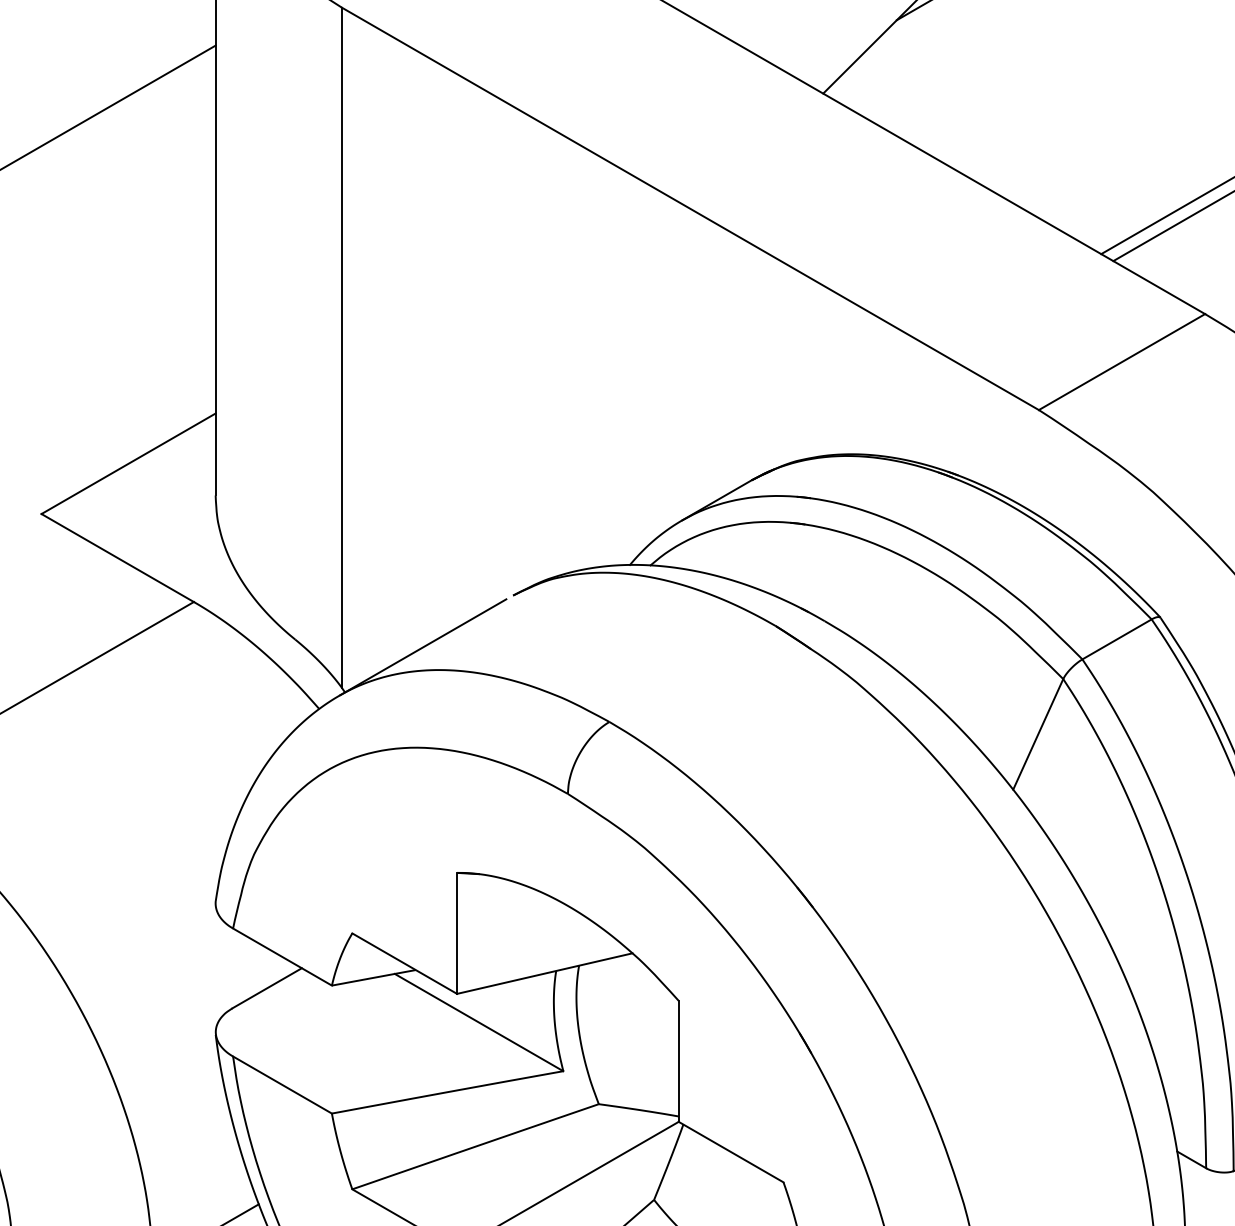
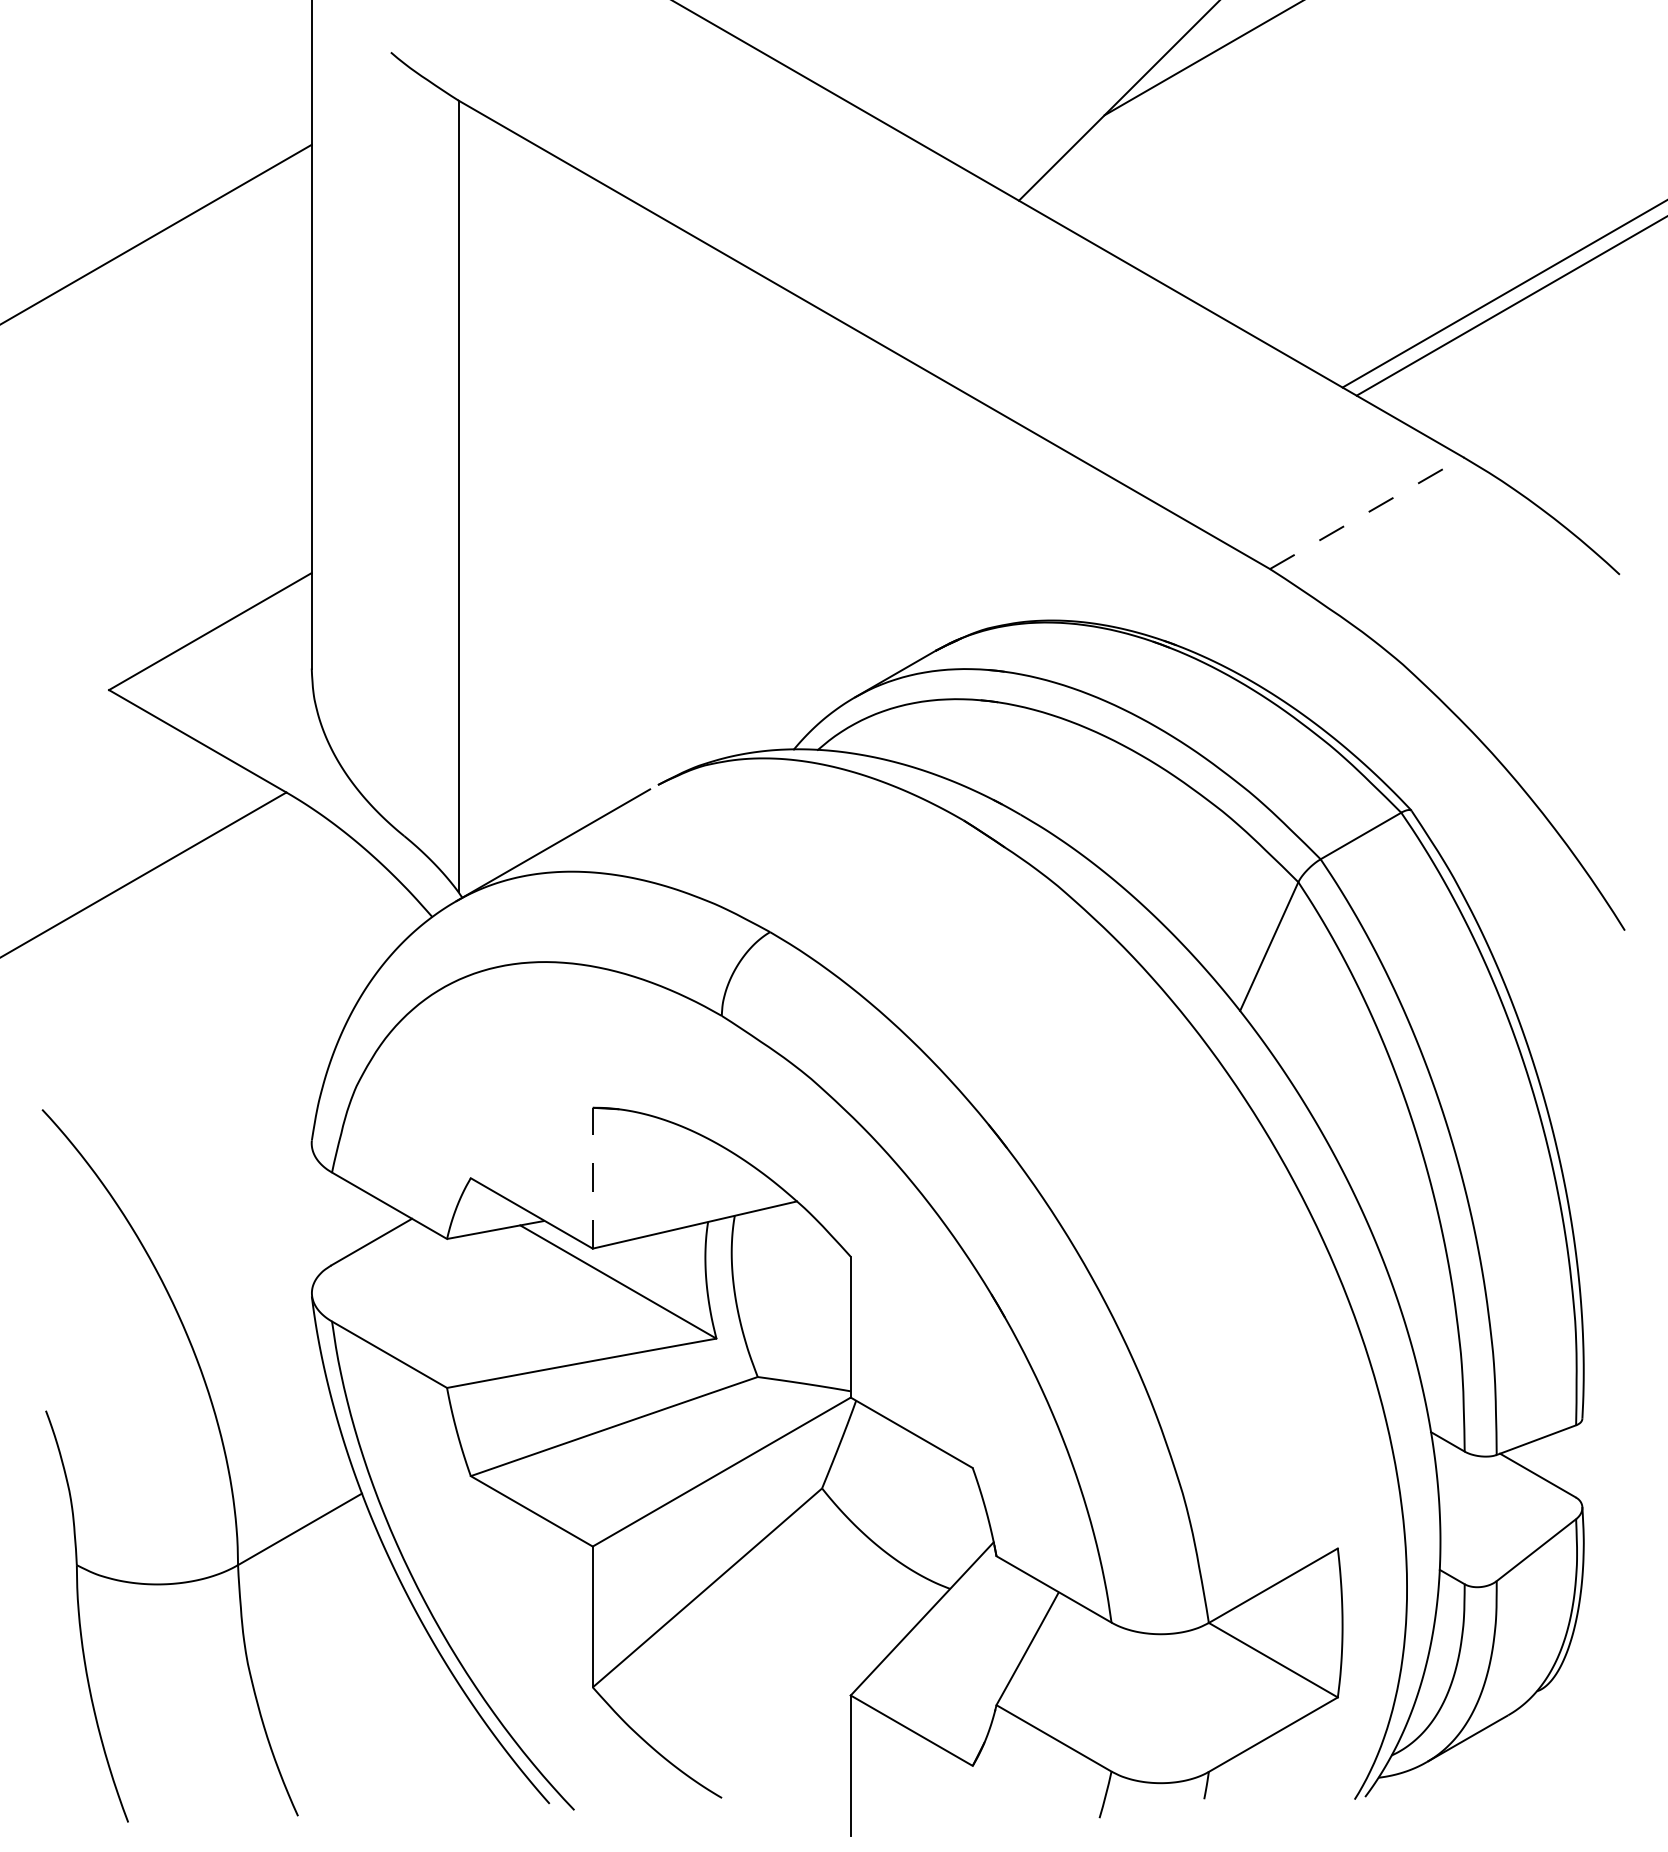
line: (1121, 362) -> (1366, 513), solid -> dashed
line: (456, 932) -> (592, 1177), solid -> dashed

